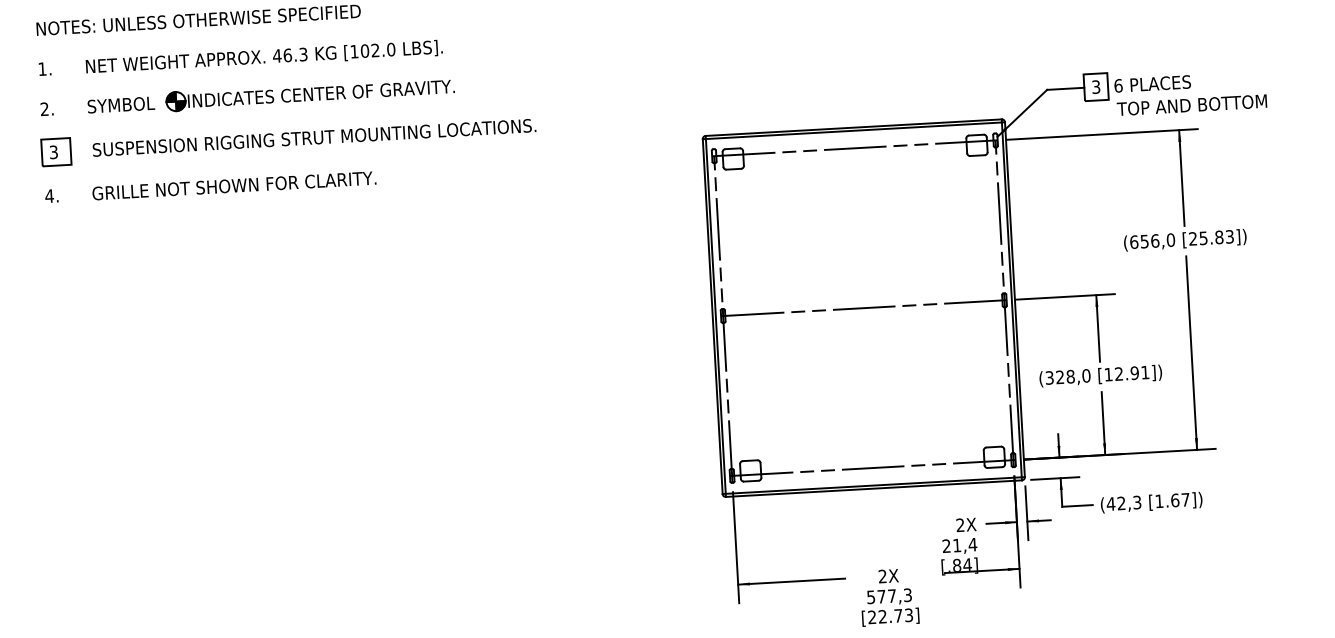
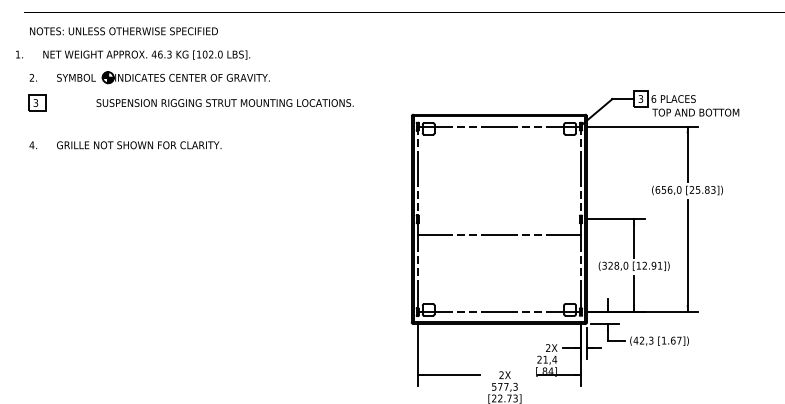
text: (241, 57) -> (133, 54), moved
text: (313, 136) -> (224, 102), moved
text: (210, 187) -> (125, 145), moved
line: (864, 308) -> (499, 235), moved

